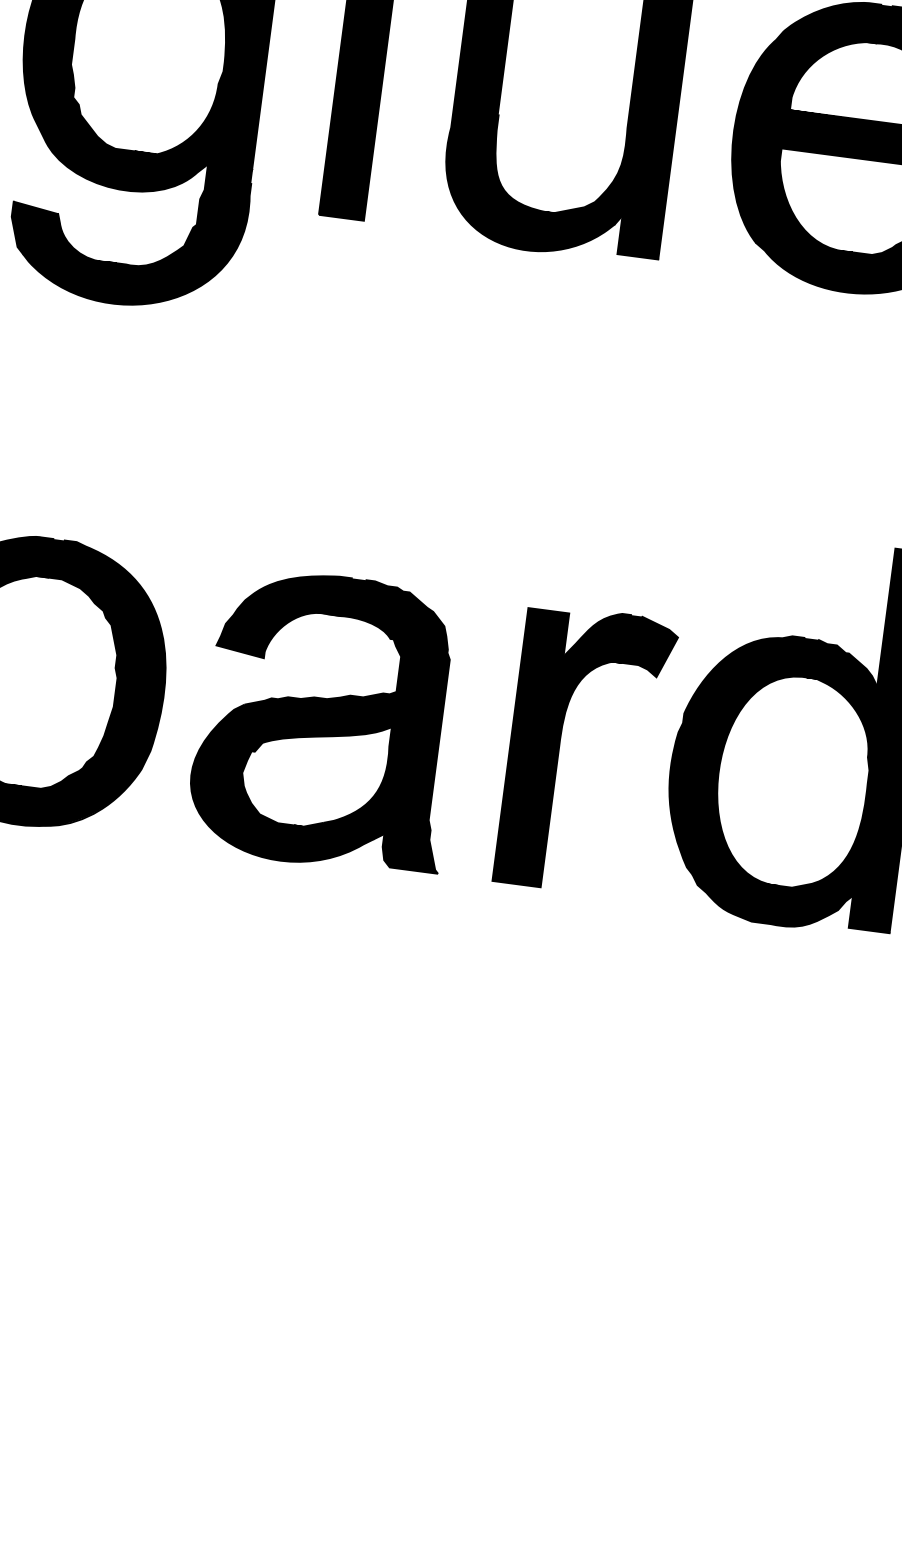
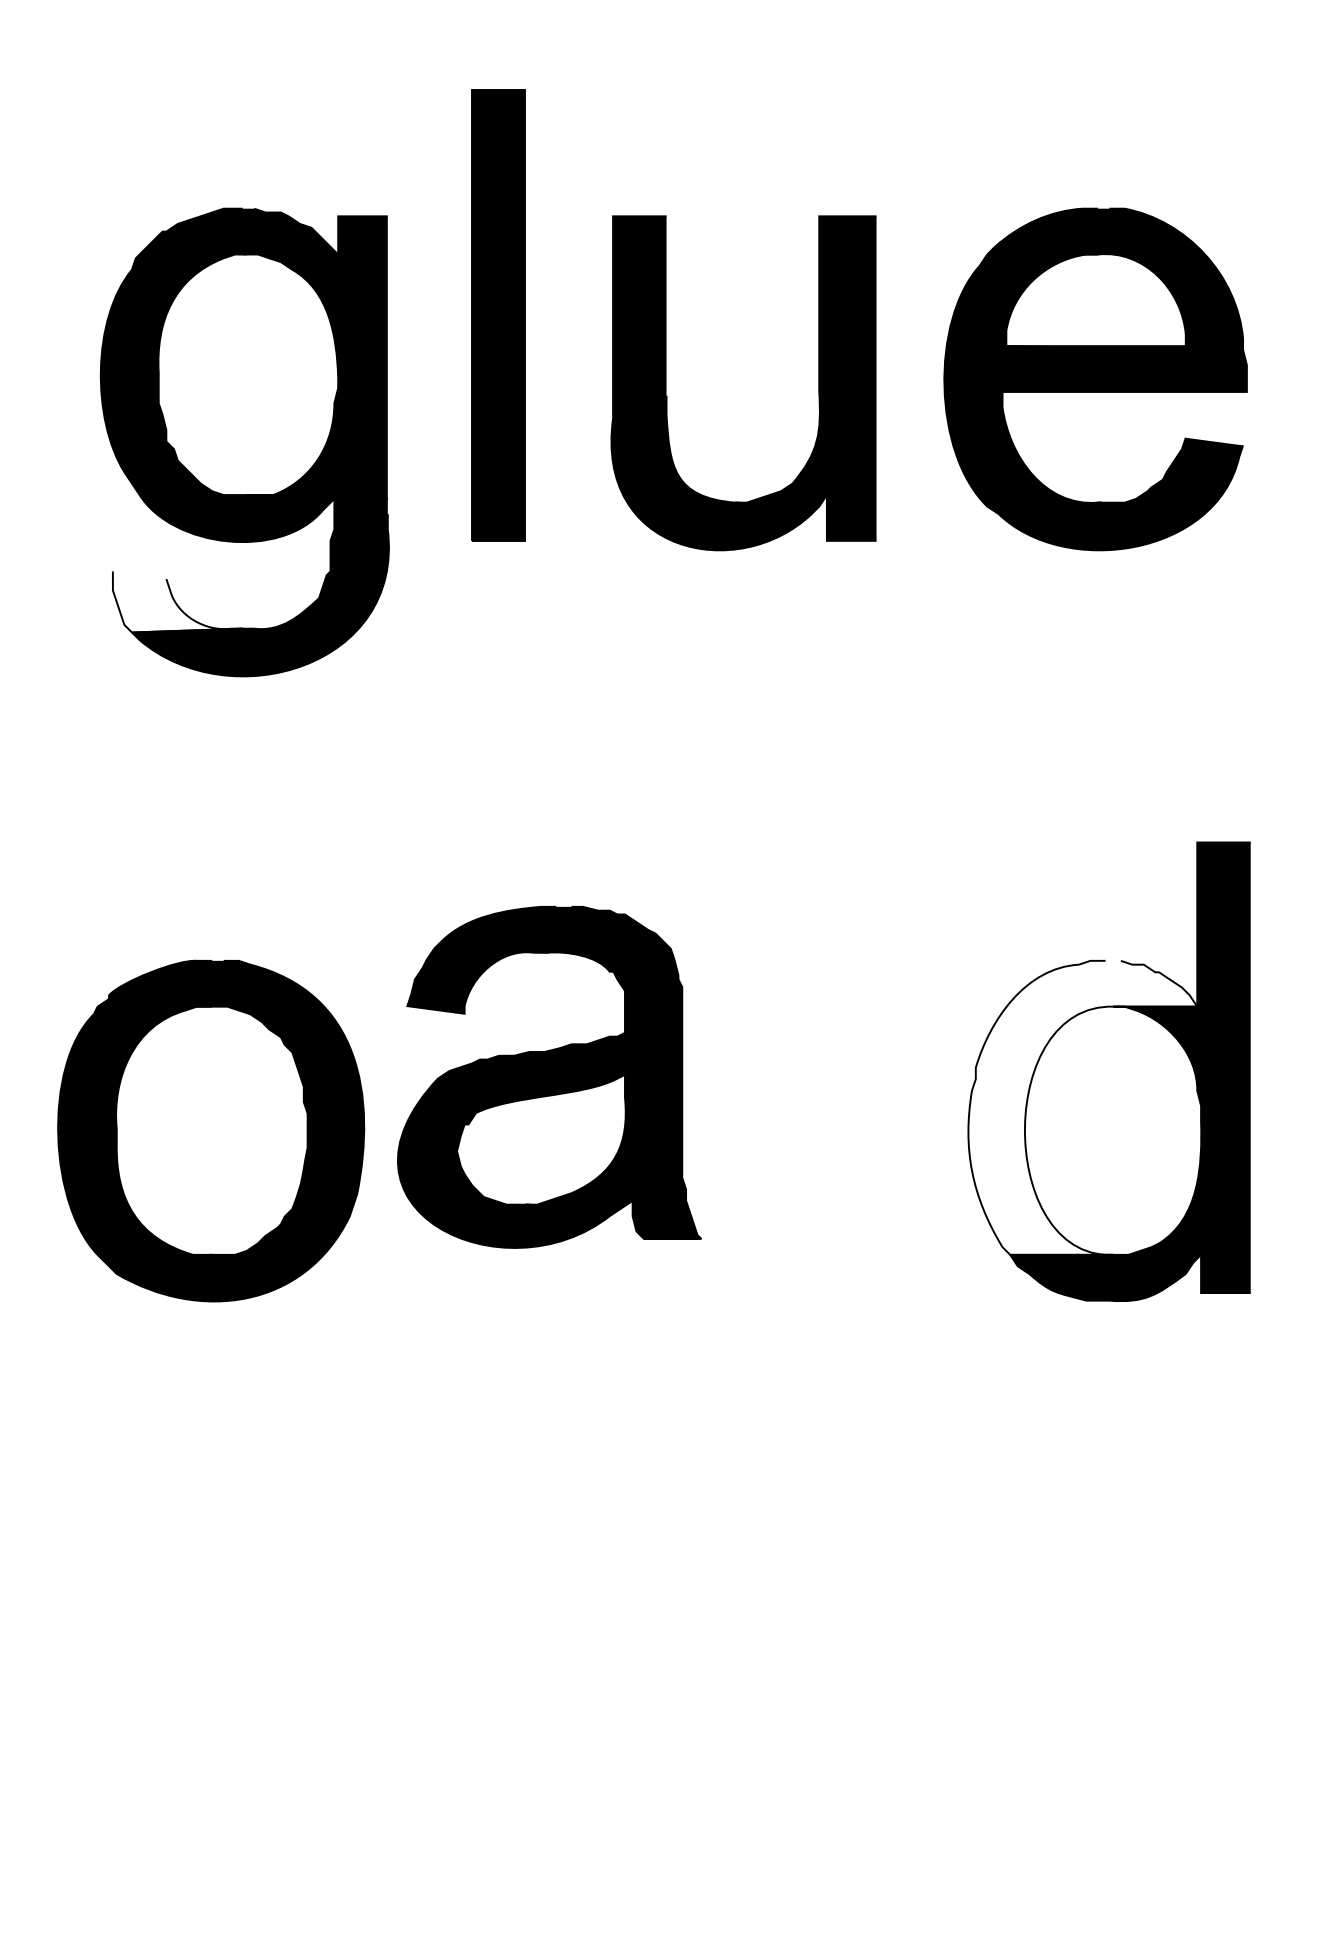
fill: (64, 233) -> (177, 601), removed
part: (328, 721) -> (549, 1077), moved
part: (559, 747) -> (835, 1126), removed
fill: (769, 758) -> (1082, 1107), removed

